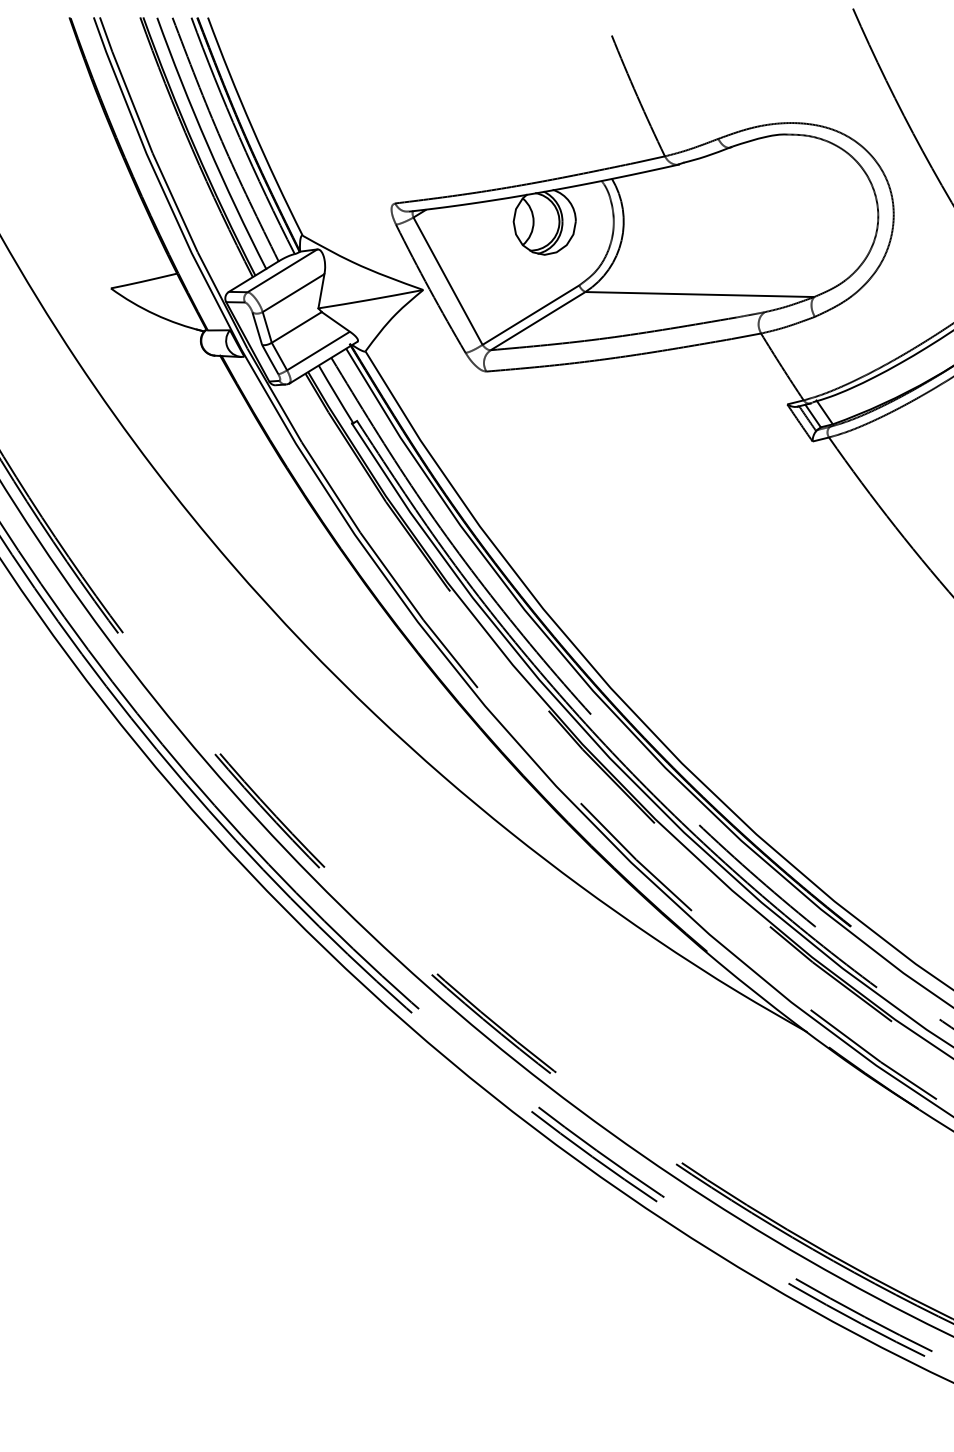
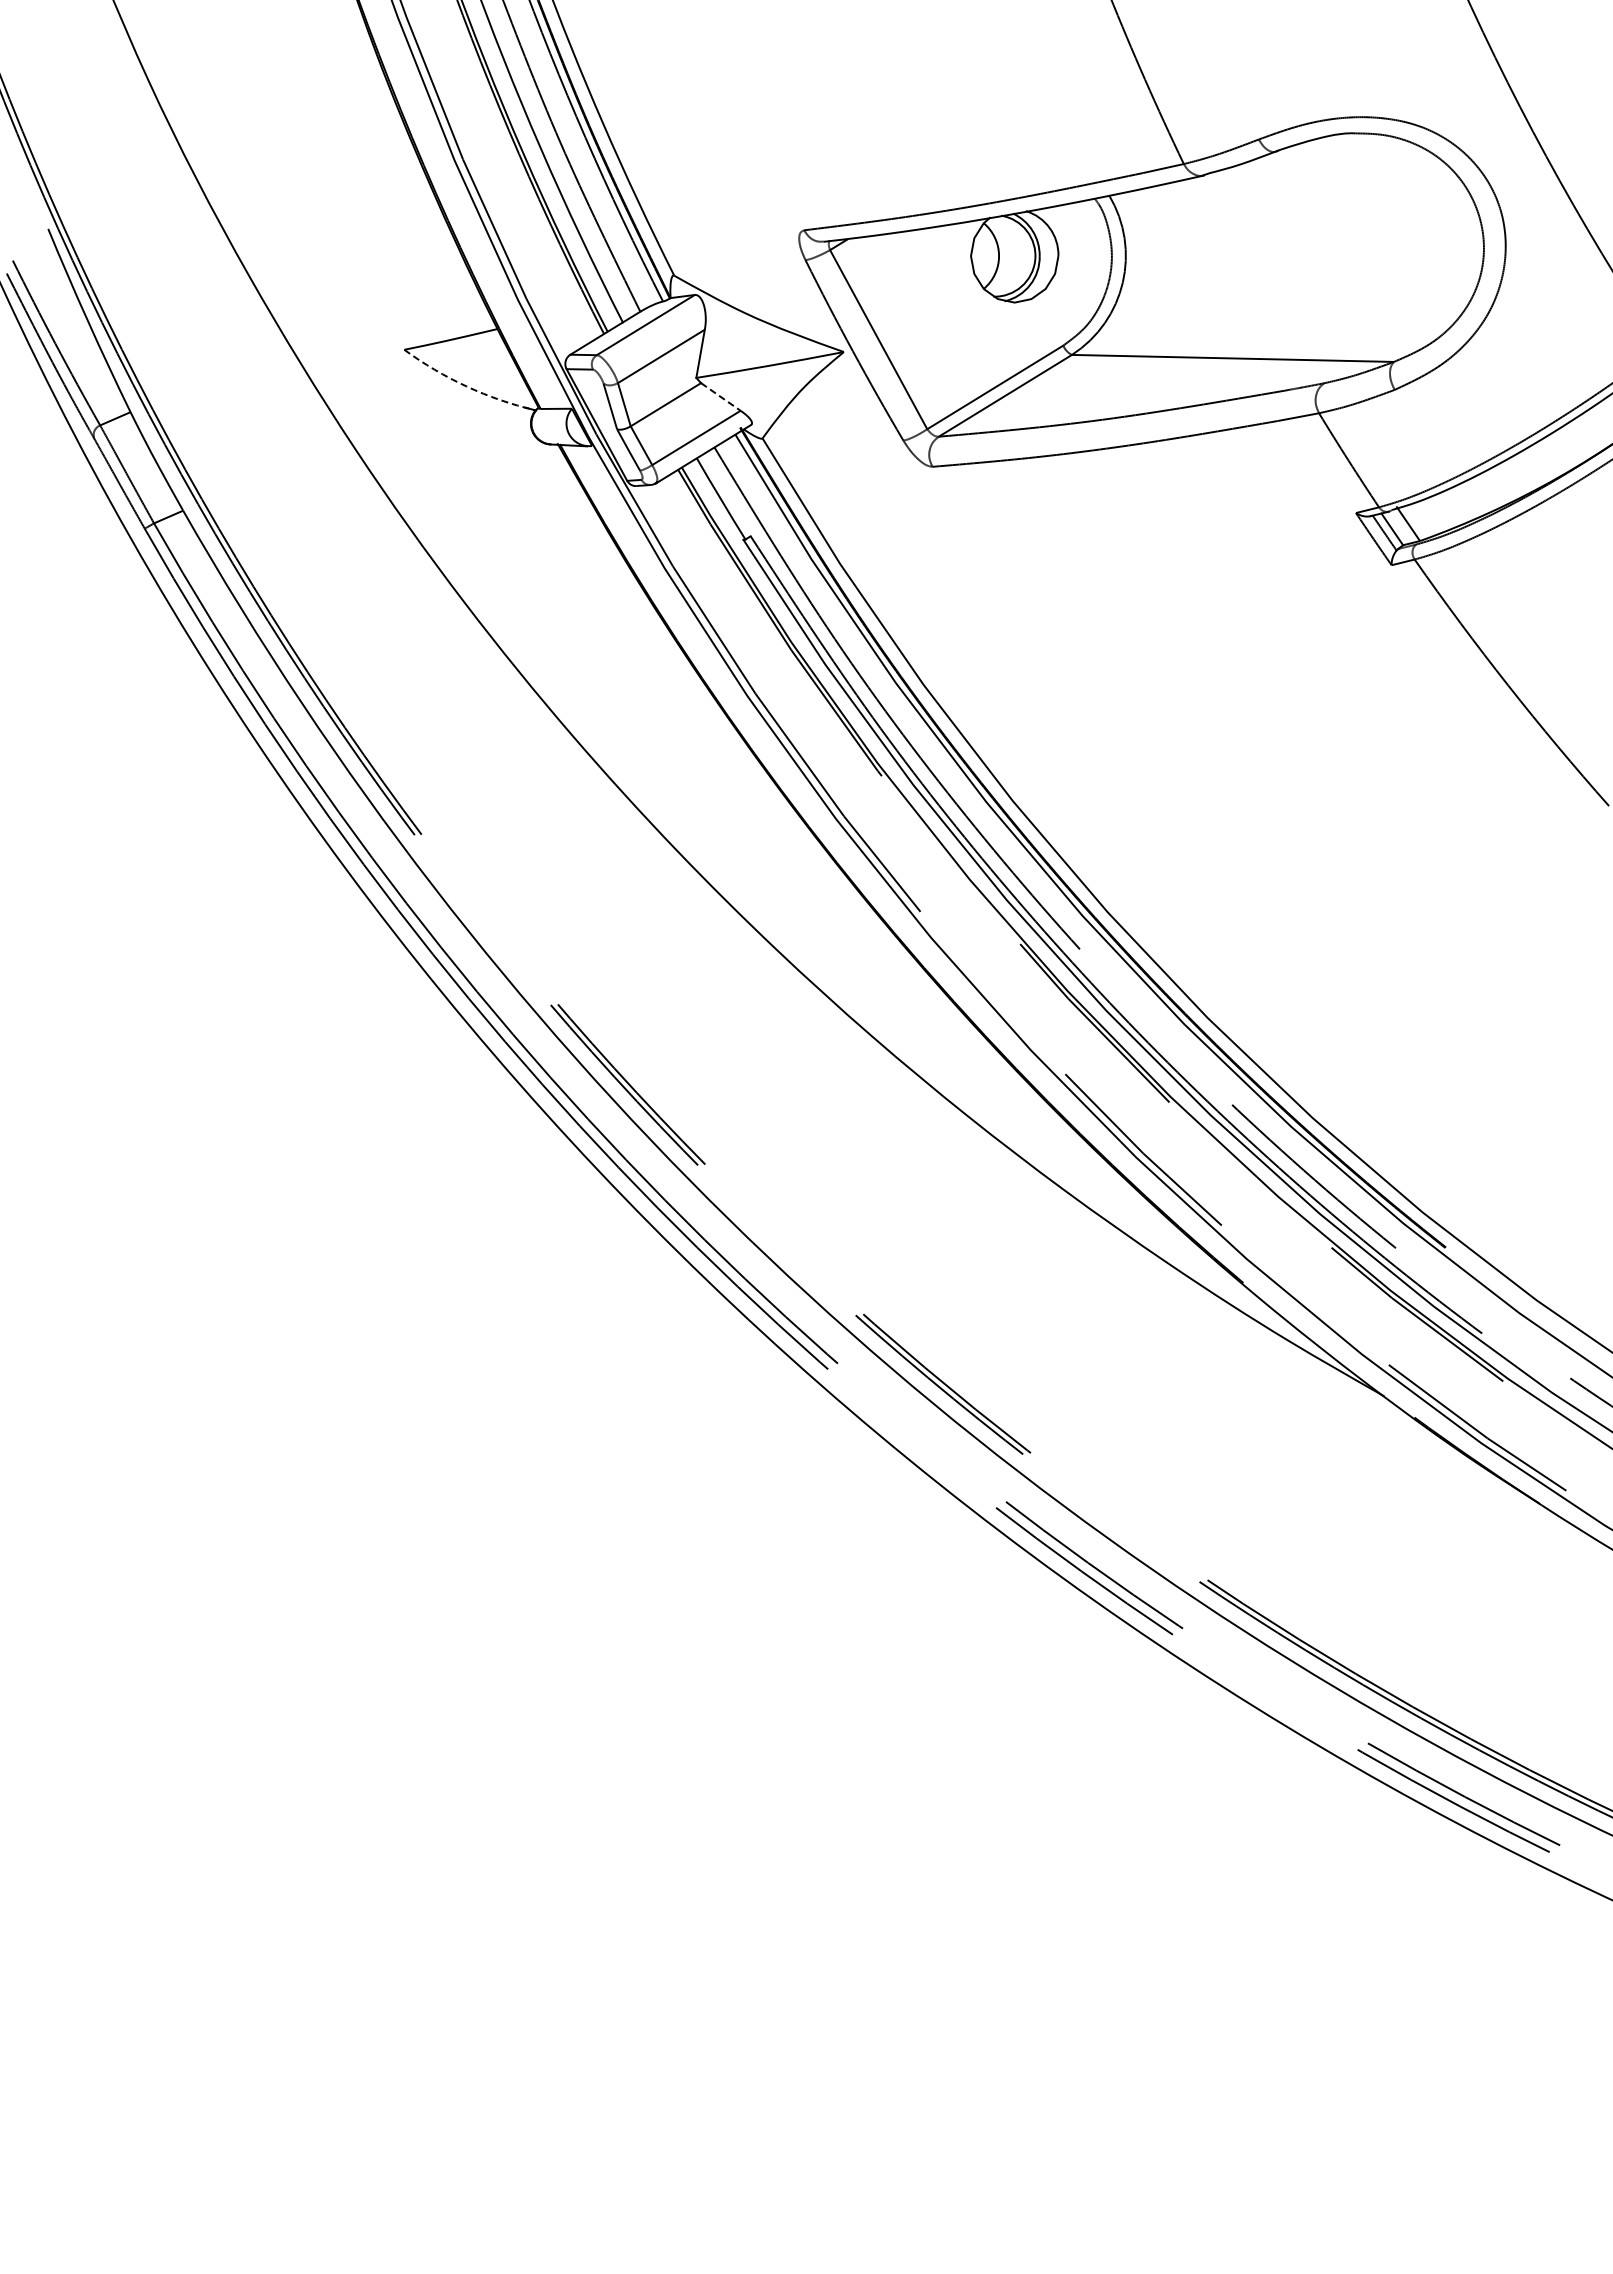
arc: (155, 314) -> (466, 386), solid -> dashed
line: (336, 322) -> (721, 397), solid -> dashed

